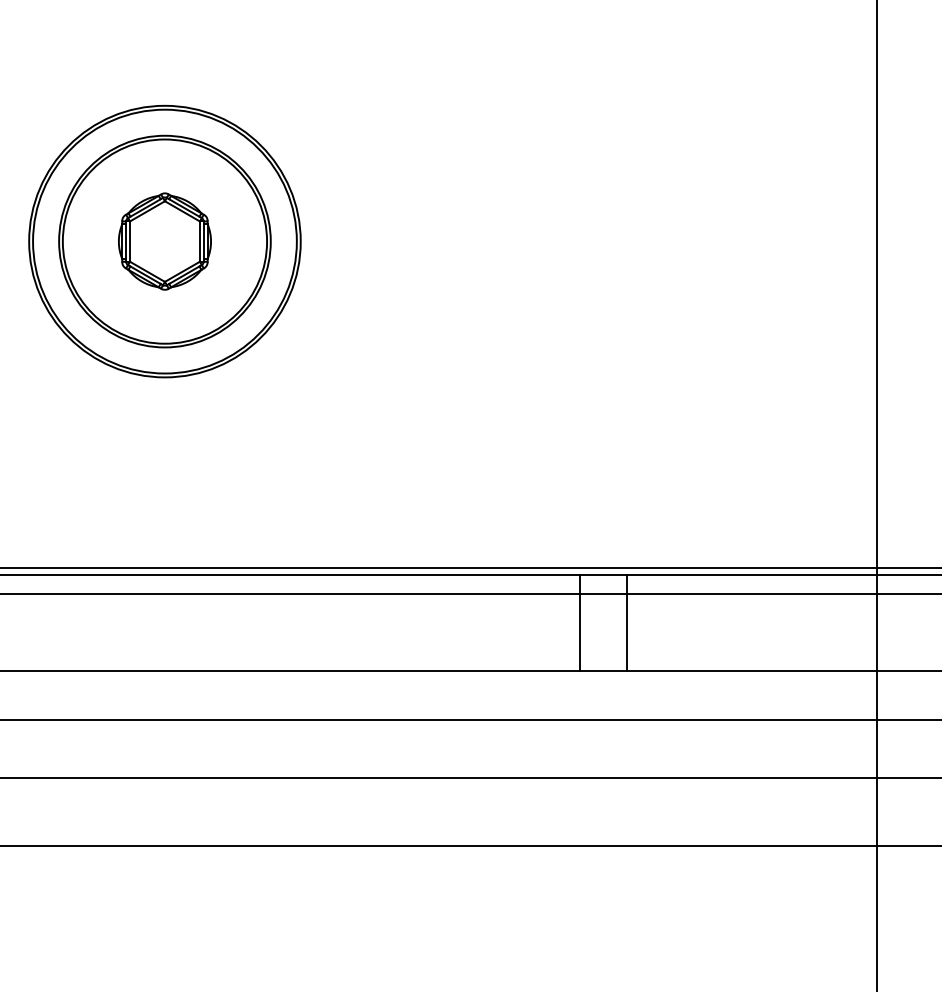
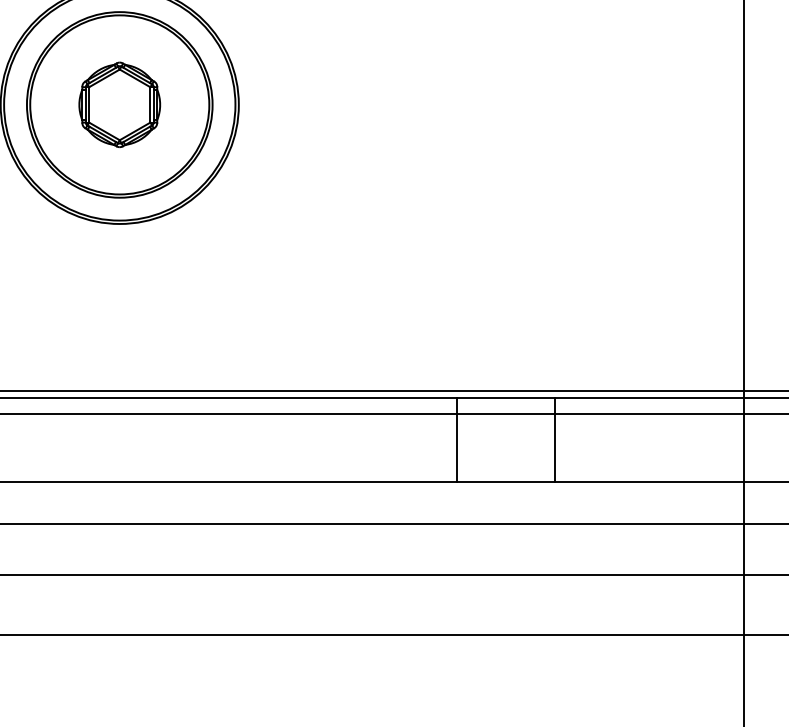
line: (580, 623) -> (456, 439), moved
line: (626, 623) -> (555, 439), moved

